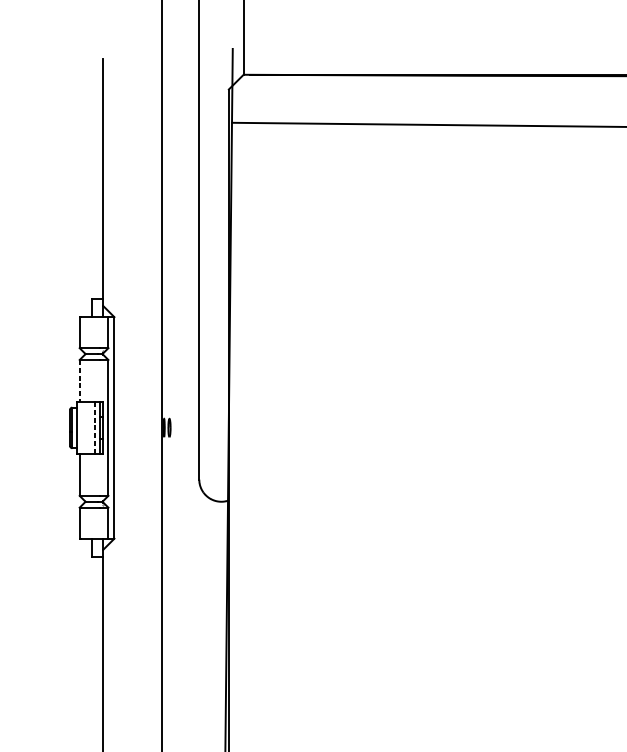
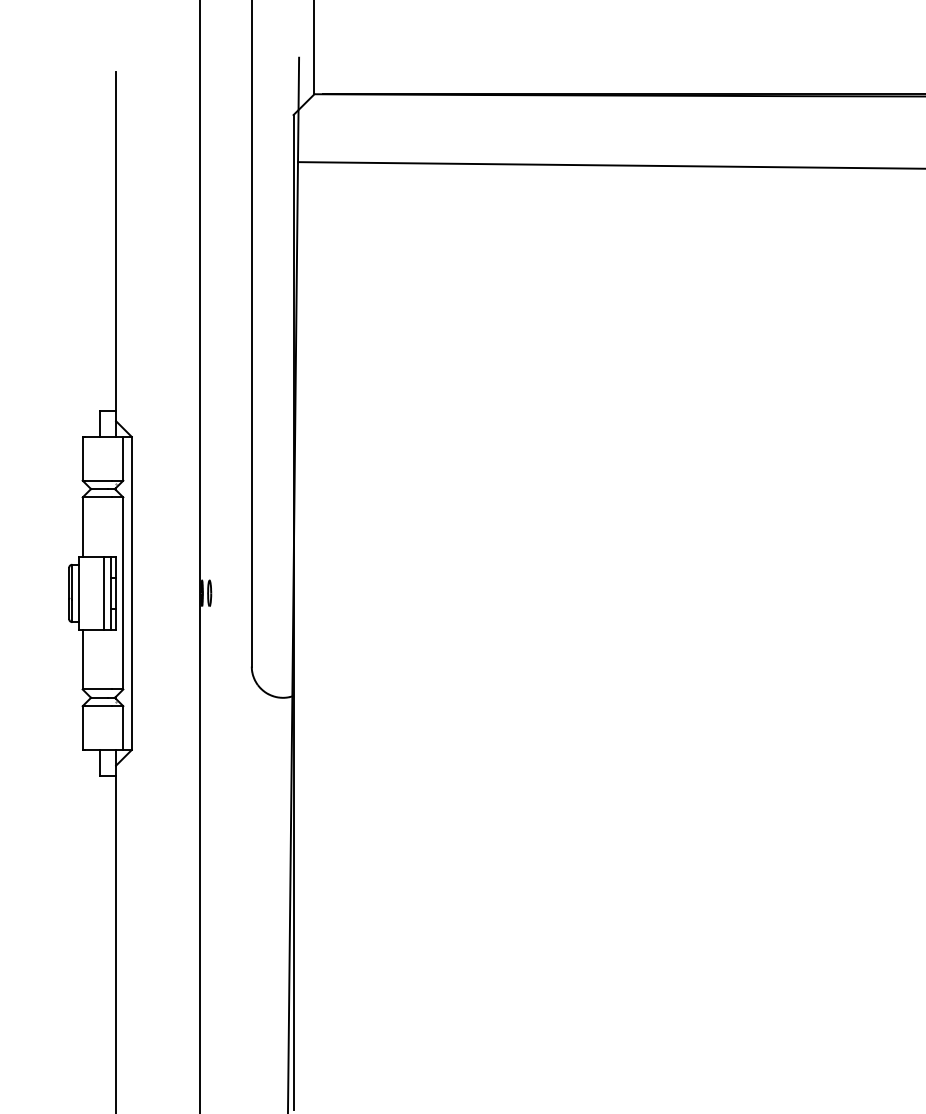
line: (79, 381) -> (82, 527), dashed -> solid
line: (95, 427) -> (104, 593), dashed -> solid

